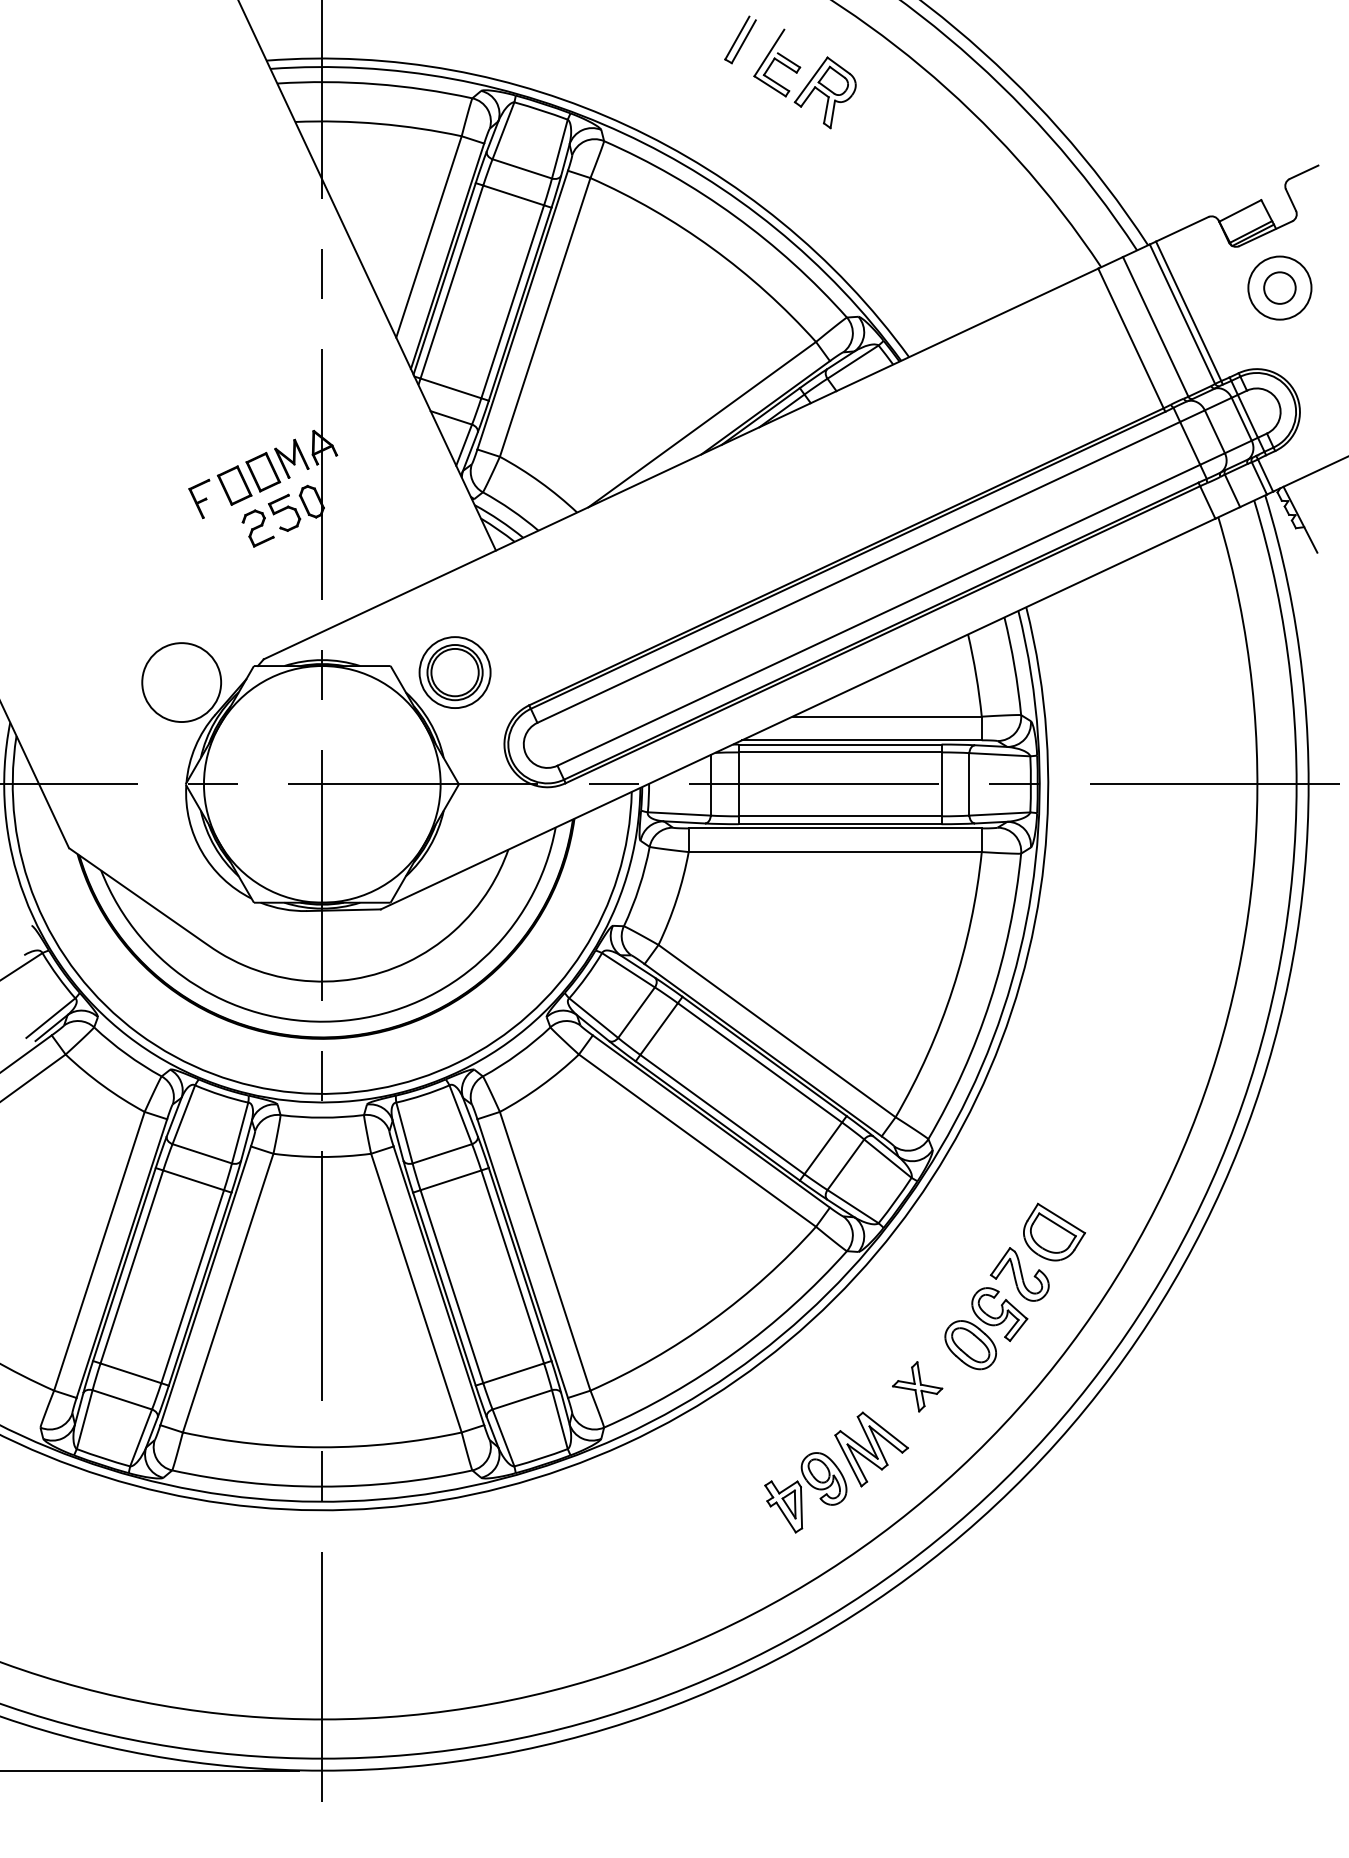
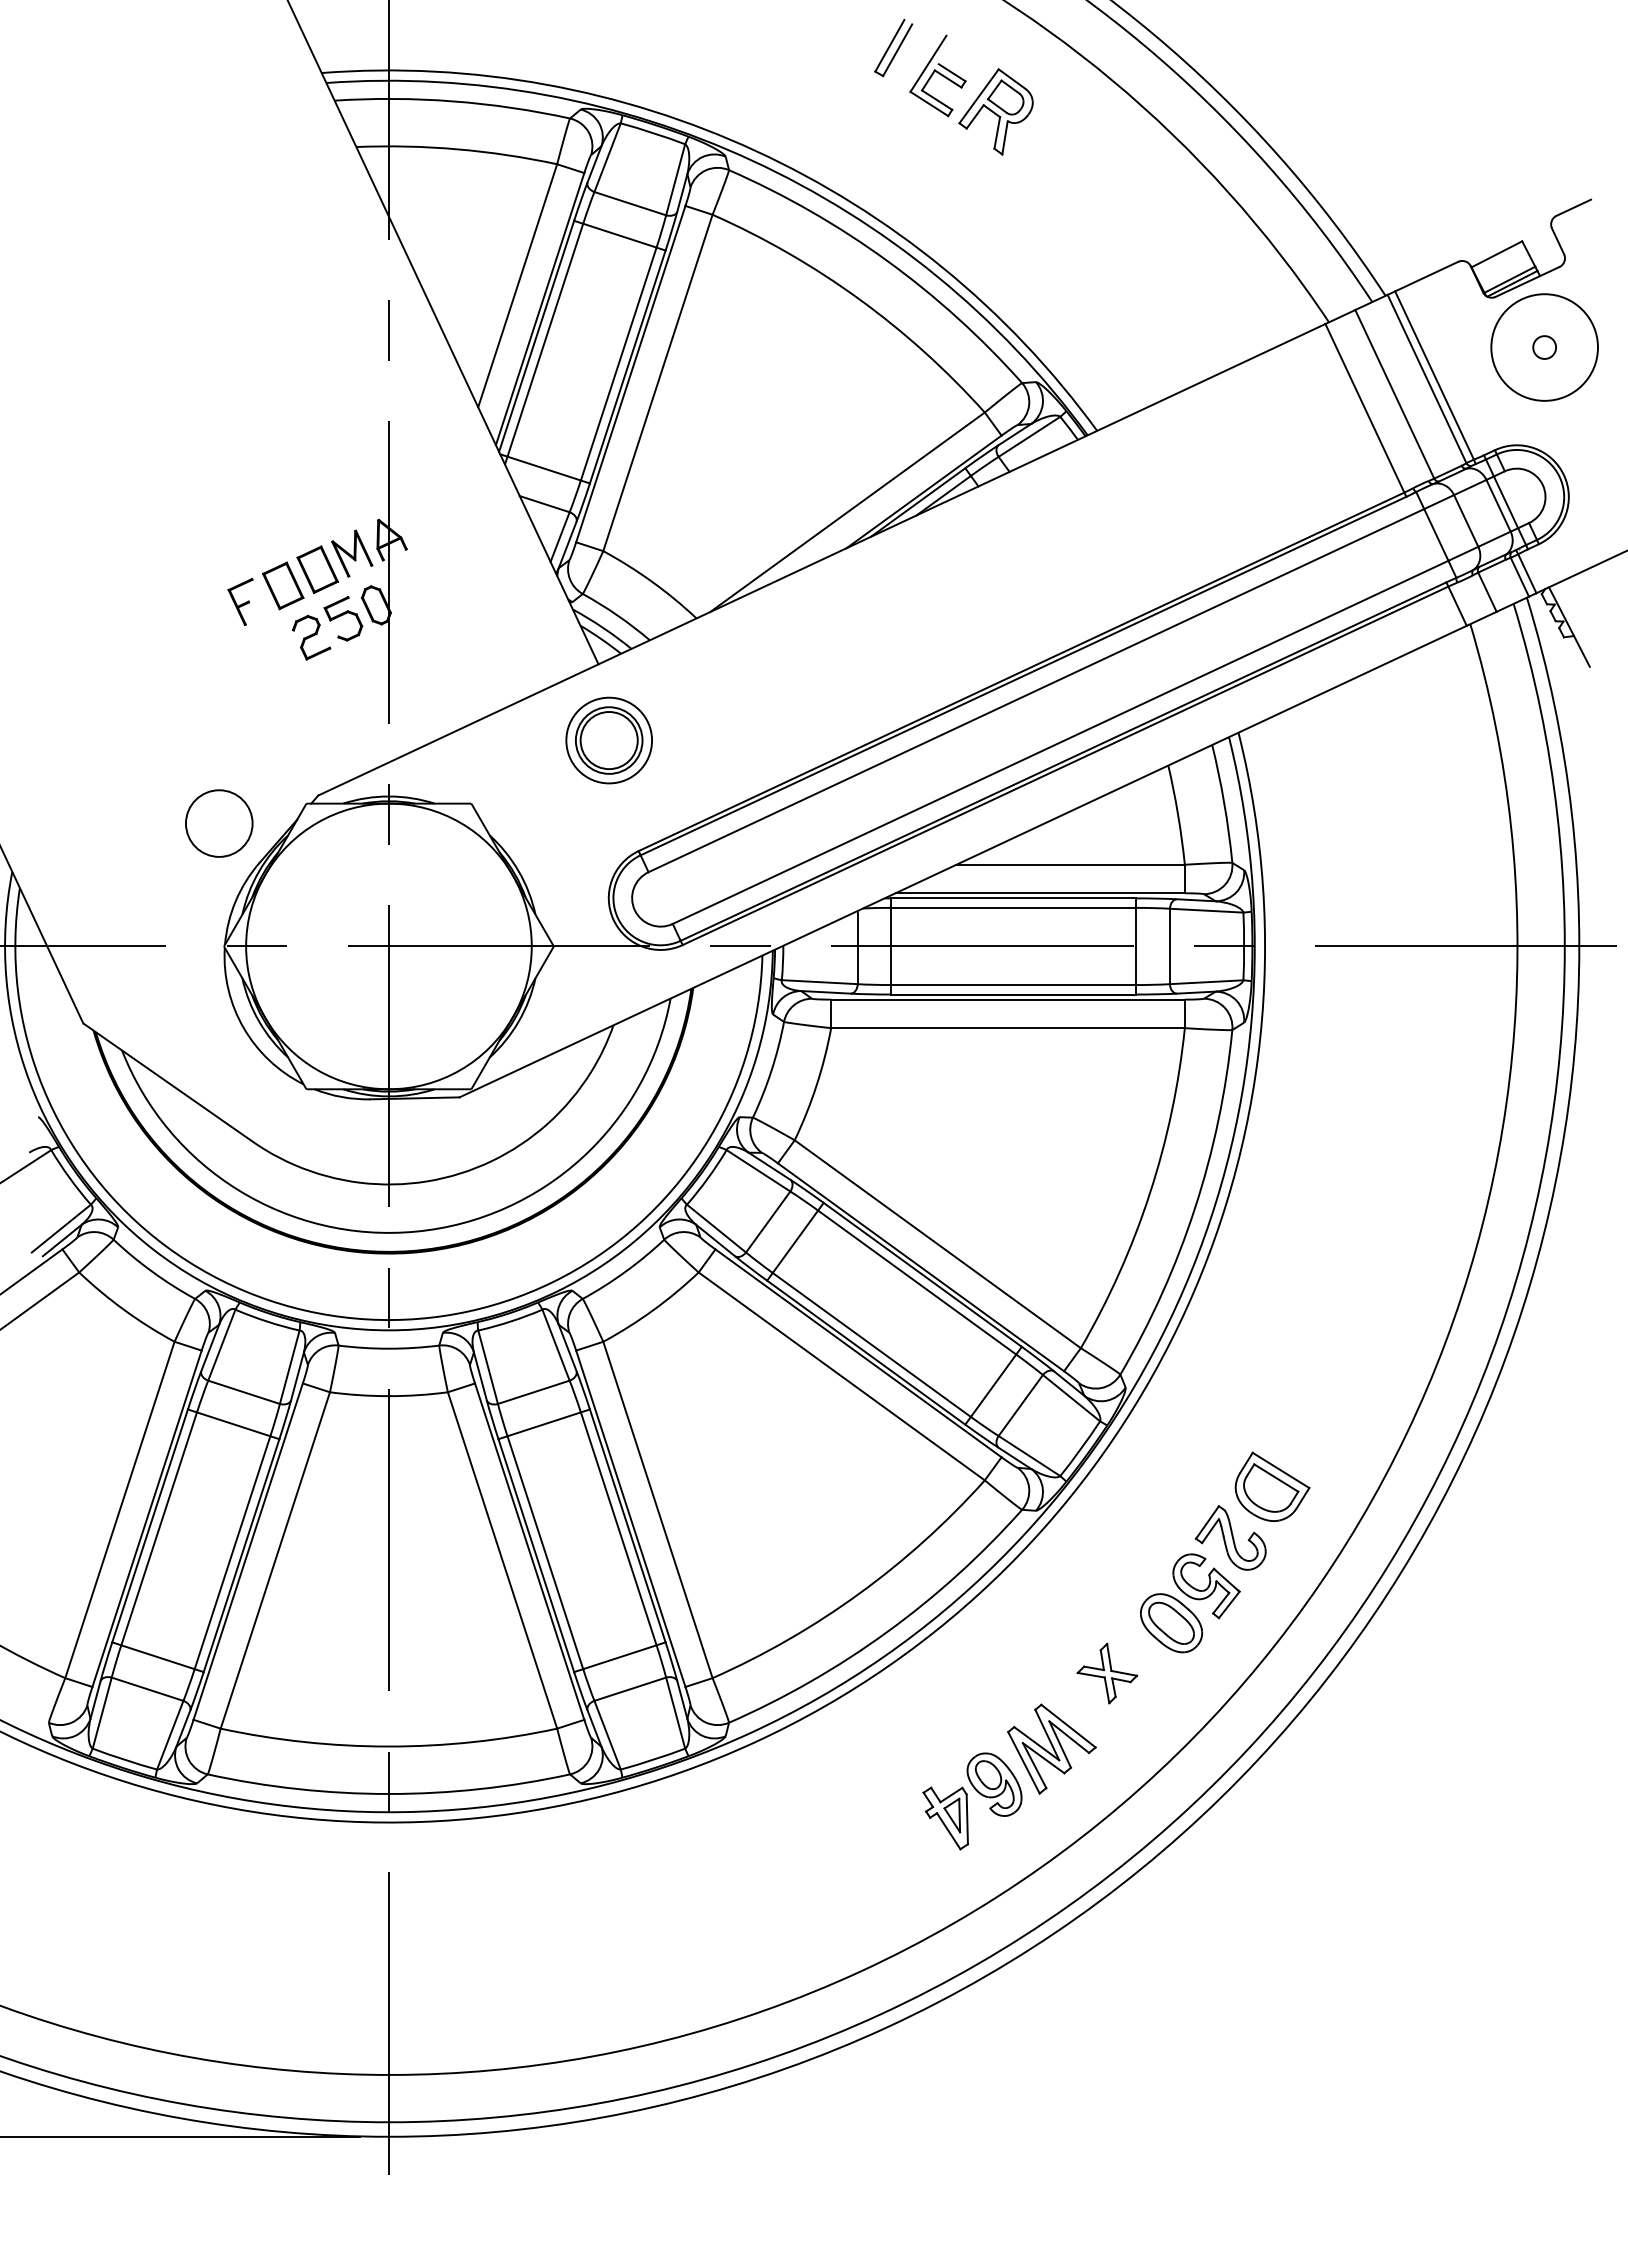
circle: (1279, 288) -> (1544, 347), size x0.6
circle: (1279, 288) -> (1544, 347), size x1.4
part: (454, 672) -> (608, 740), moved
circle: (181, 682) -> (218, 823), size x0.7

